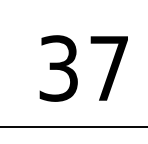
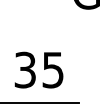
text: (108, 69) -> (52, 70), 37 -> 35

